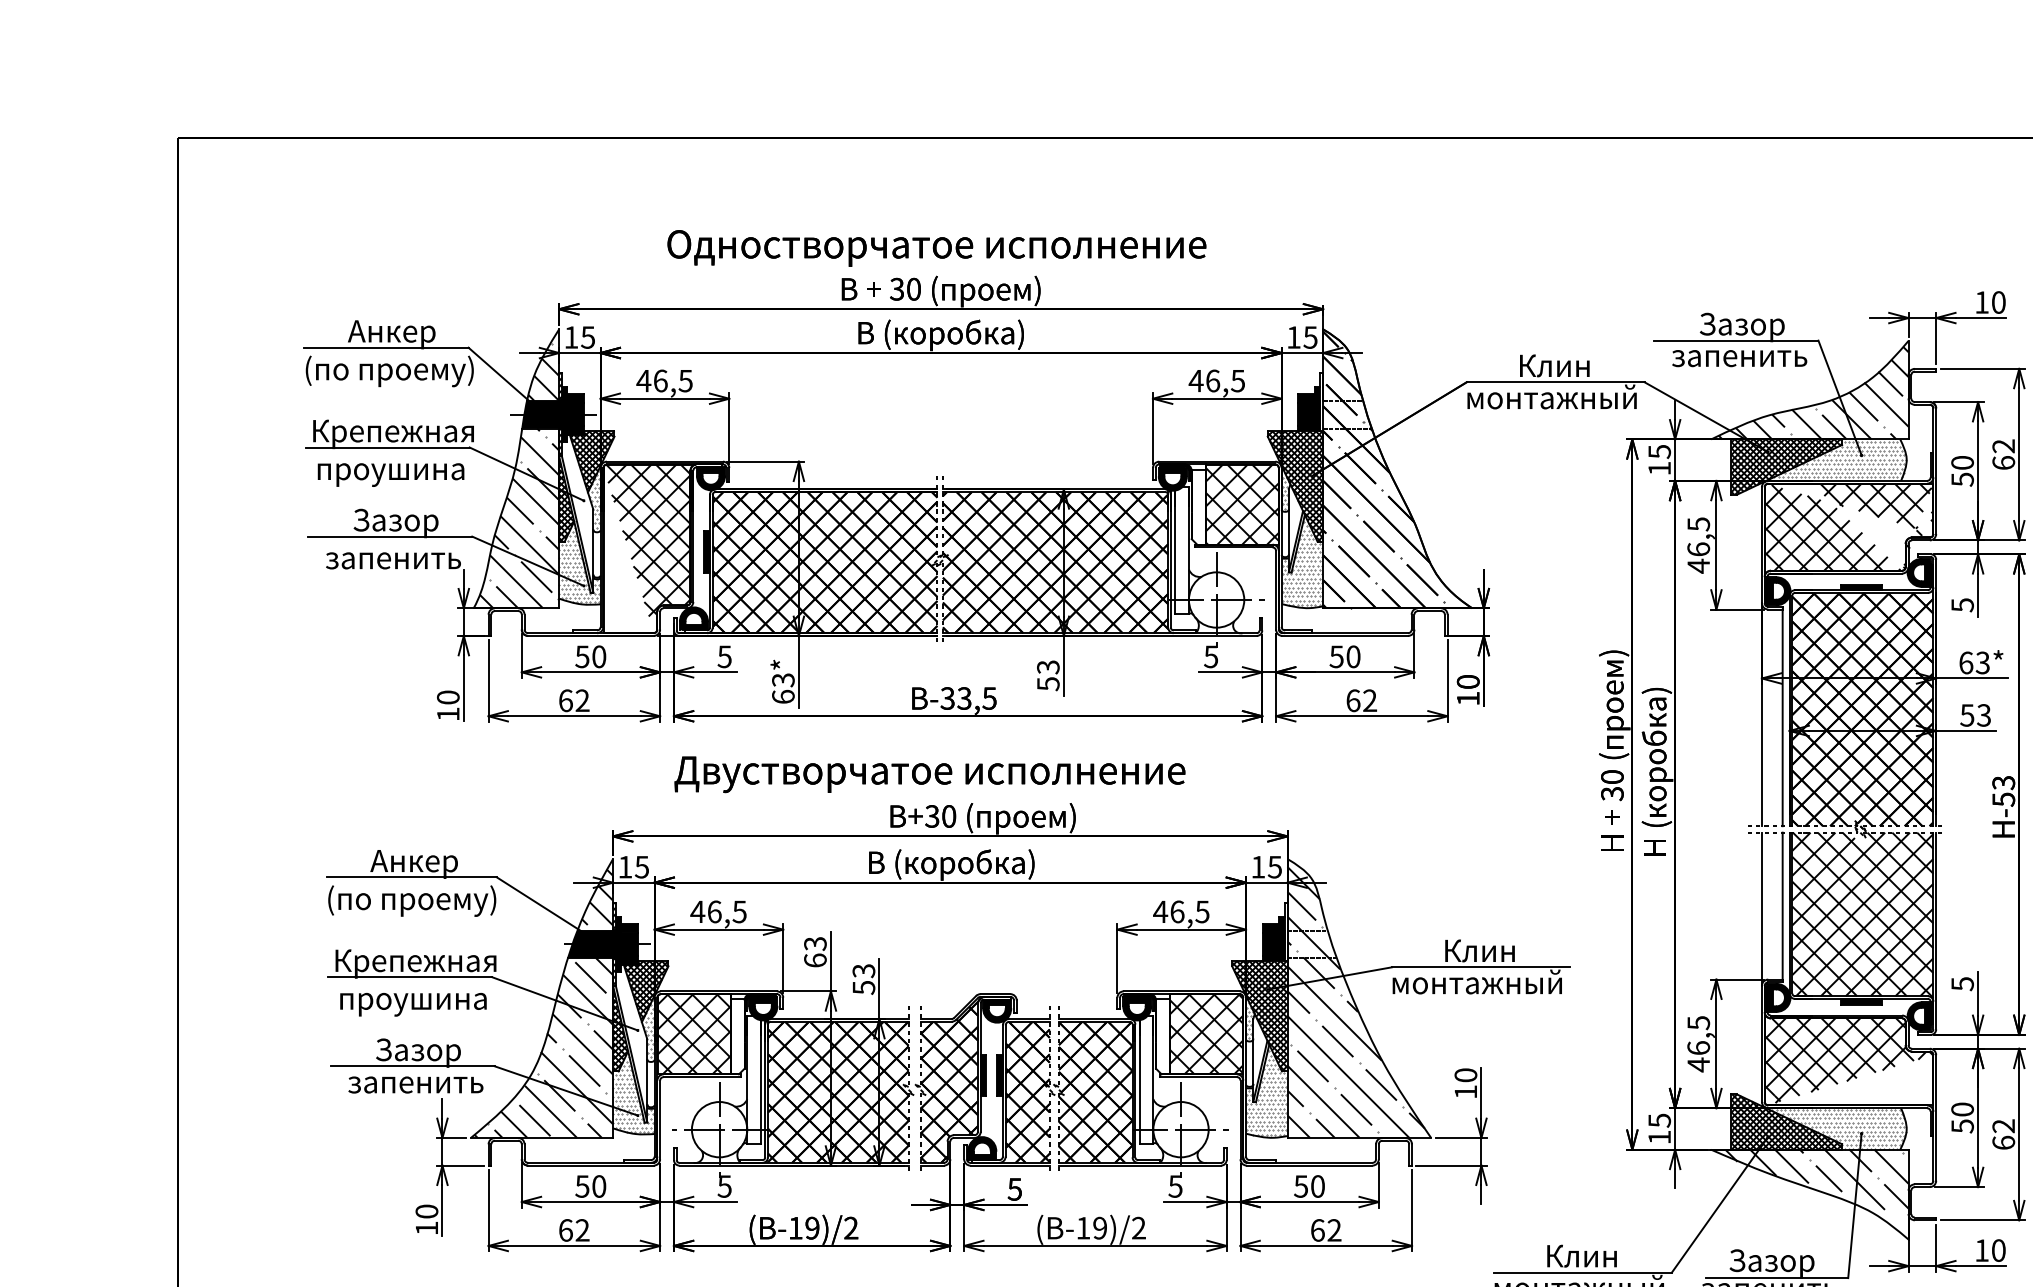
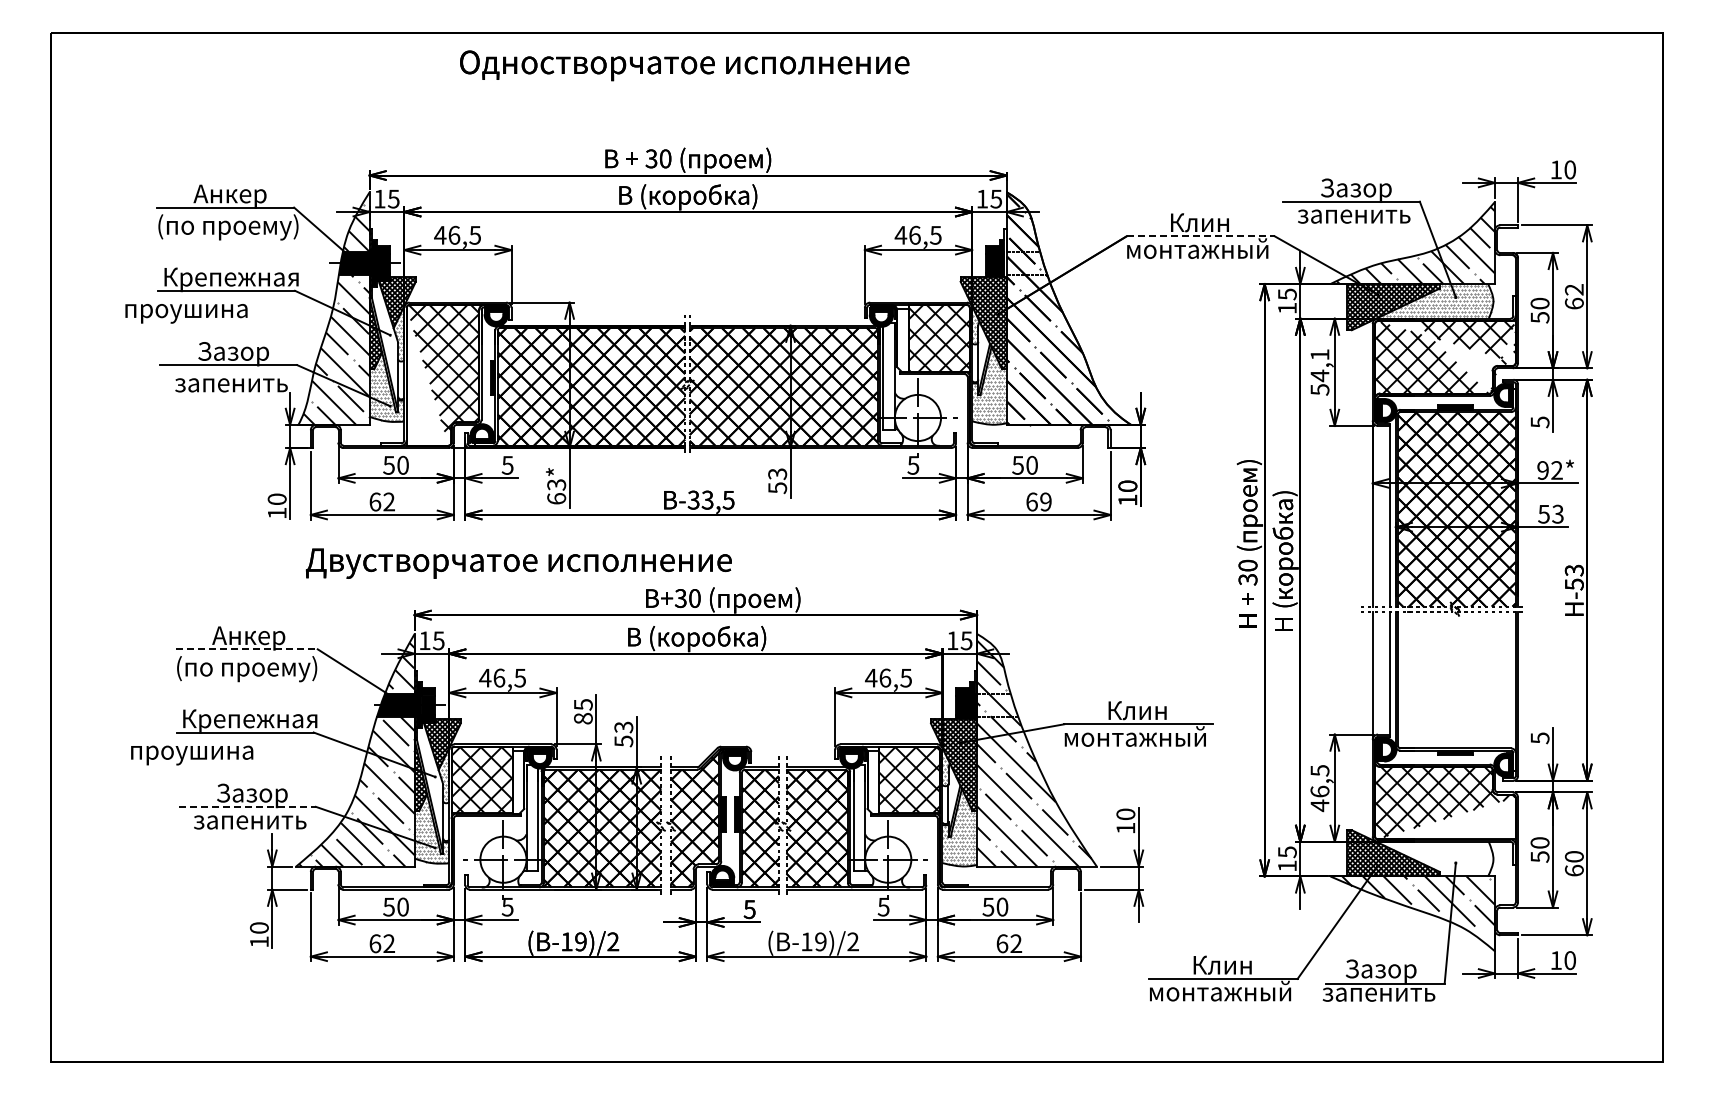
text: (936, 248) -> (684, 65), moved
line: (1556, 382) -> (1201, 236), solid -> dashed
text: (391, 474) -> (186, 313), moved
text: (1698, 545) -> (1319, 372), 46,5 -> 54,1
text: (1973, 662) -> (1549, 470), 63* -> 92*
text: (1369, 700) -> (1045, 501), 62 -> 69
text: (929, 774) -> (518, 563), moved
line: (411, 877) -> (246, 649), solid -> dashed
hatch: (1862, 913) -> (1456, 679), removed
text: (814, 951) -> (582, 711), 63 -> 85
text: (413, 1004) -> (192, 755), moved
line: (412, 1065) -> (247, 806), solid -> dashed
text: (2003, 1125) -> (1574, 856), 62 -> 60
hatch: (1838, 1129) -> (1436, 859), removed

